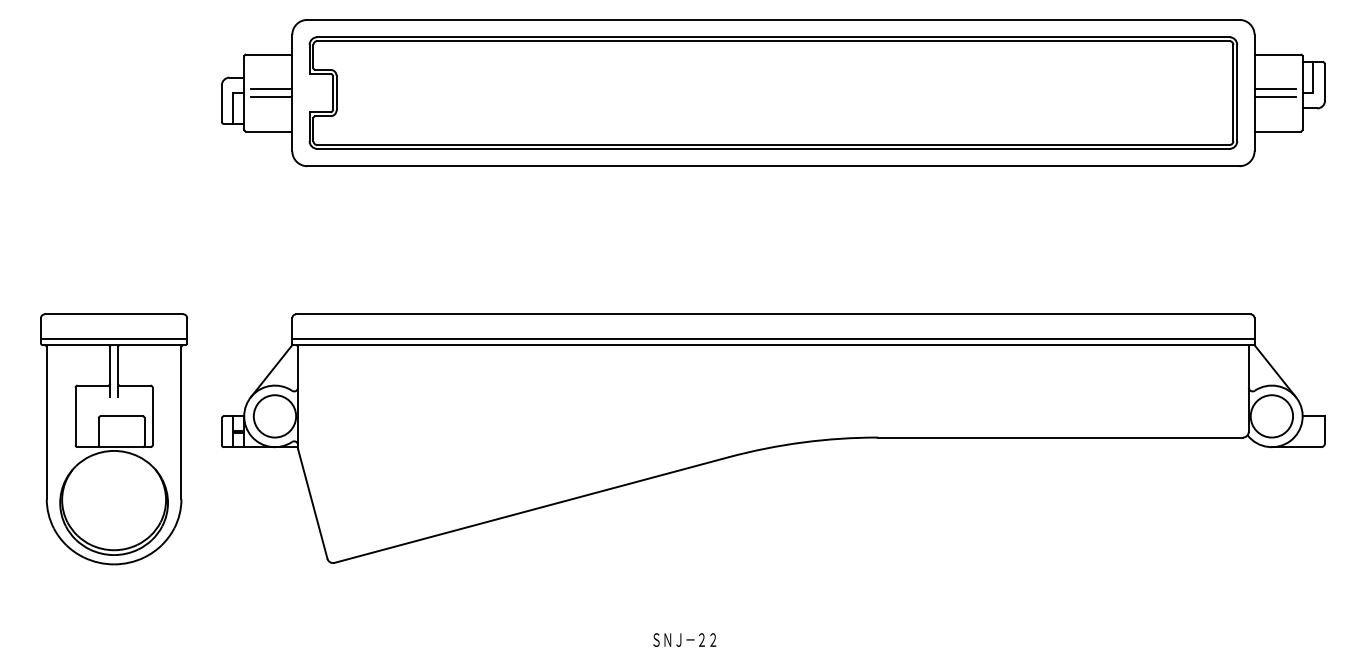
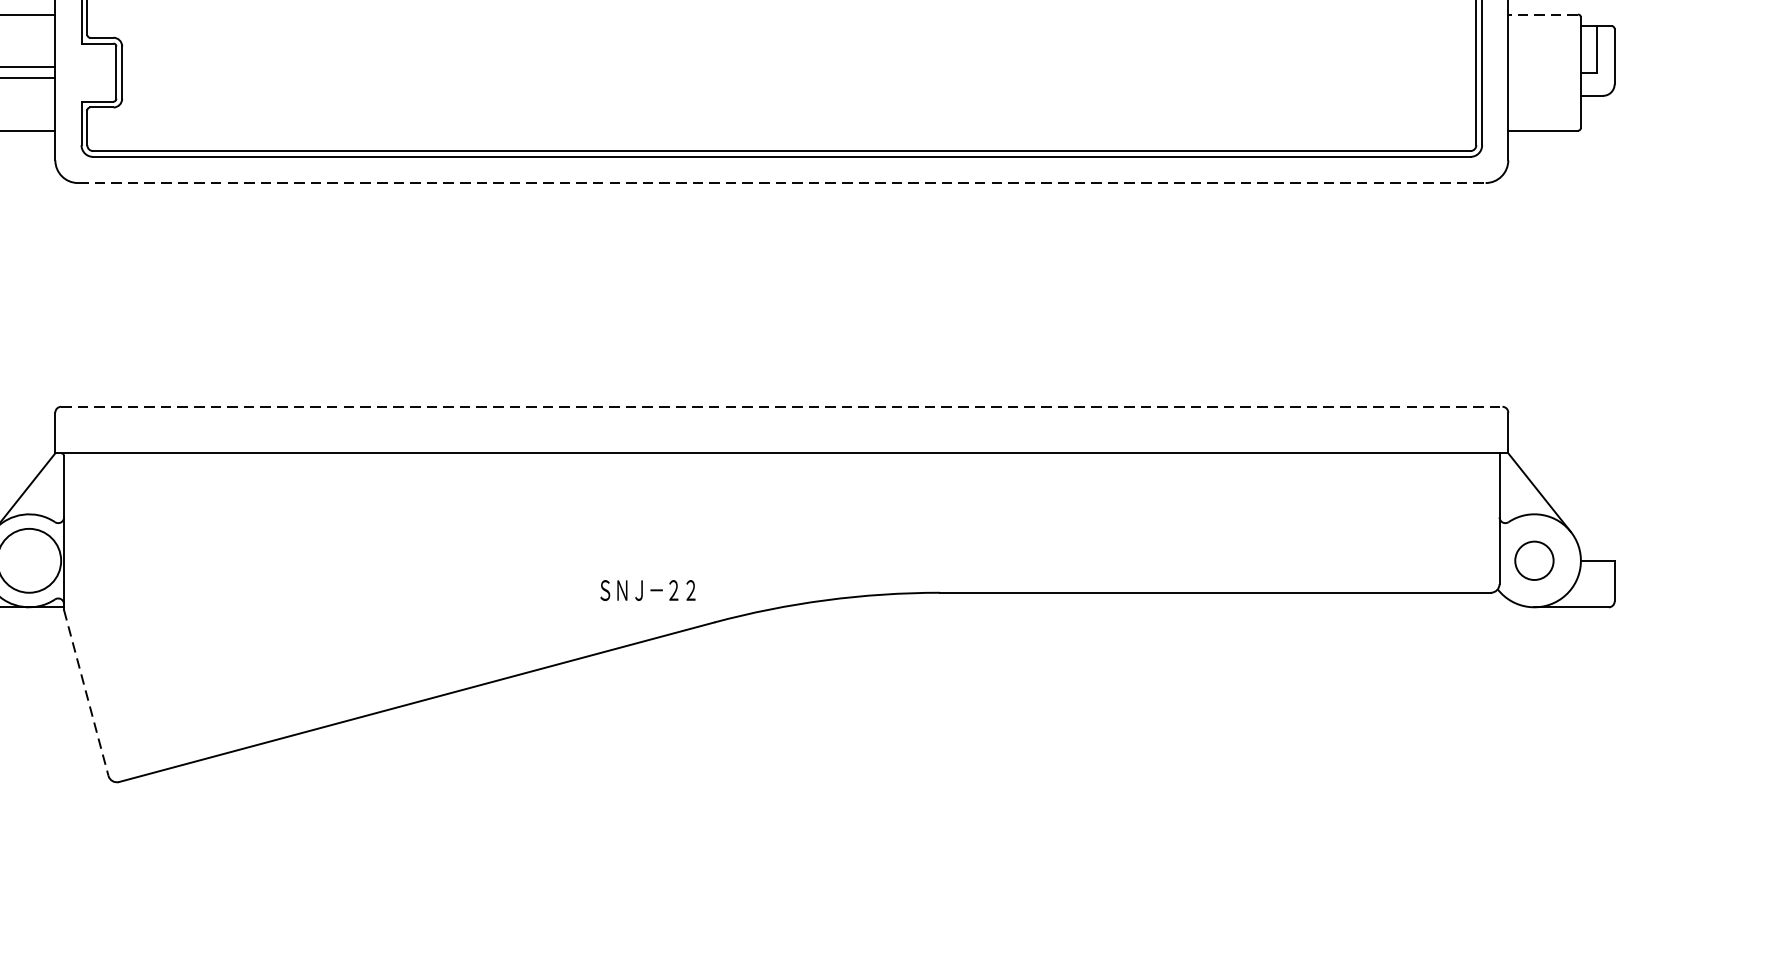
line: (1277, 54) -> (1542, 14), solid -> dashed
line: (1274, 89) -> (1538, 67), removed
line: (1274, 96) -> (1538, 77), removed
line: (773, 166) -> (781, 183), solid -> dashed
line: (773, 314) -> (781, 406), solid -> dashed
line: (773, 339) -> (781, 444), removed
circle: (1271, 416) -> (1533, 560), size x0.6
line: (312, 503) -> (85, 692), solid -> dashed
text: (684, 639) -> (647, 589), moved

